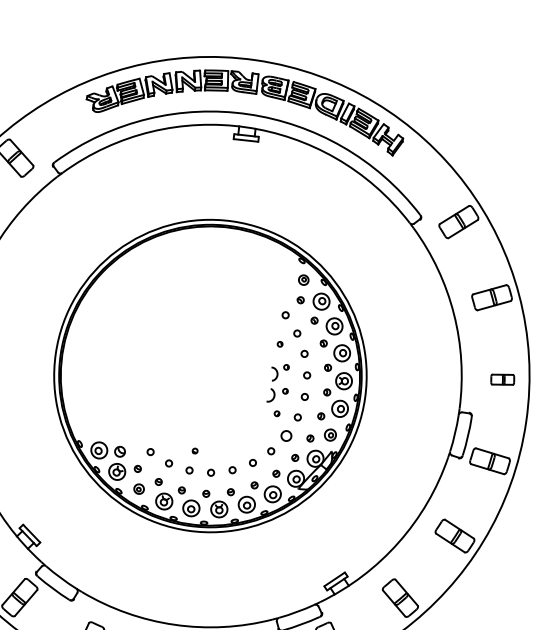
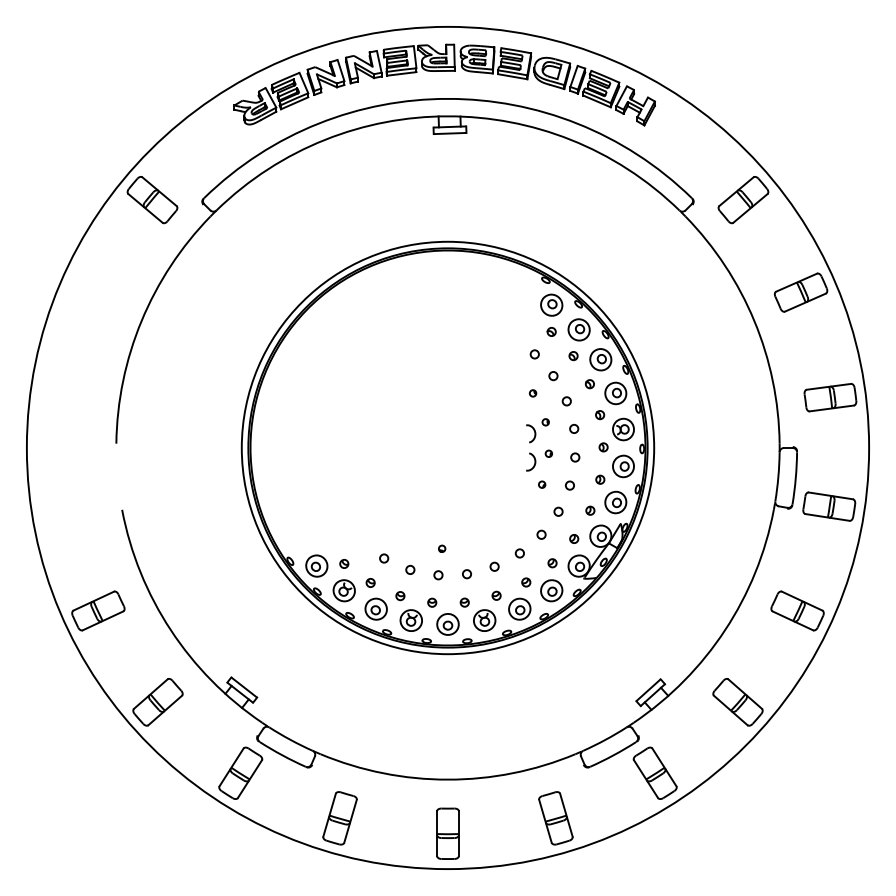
part: (303, 279) -> (551, 304), size x1.67
part: (502, 379) -> (830, 397), size x1.67
circle: (286, 435) -> (558, 511), size x0.62
part: (330, 435) -> (615, 502), size x1.43
part: (120, 451) -> (344, 563), size x0.62
part: (138, 488) -> (375, 608), size x1.67

